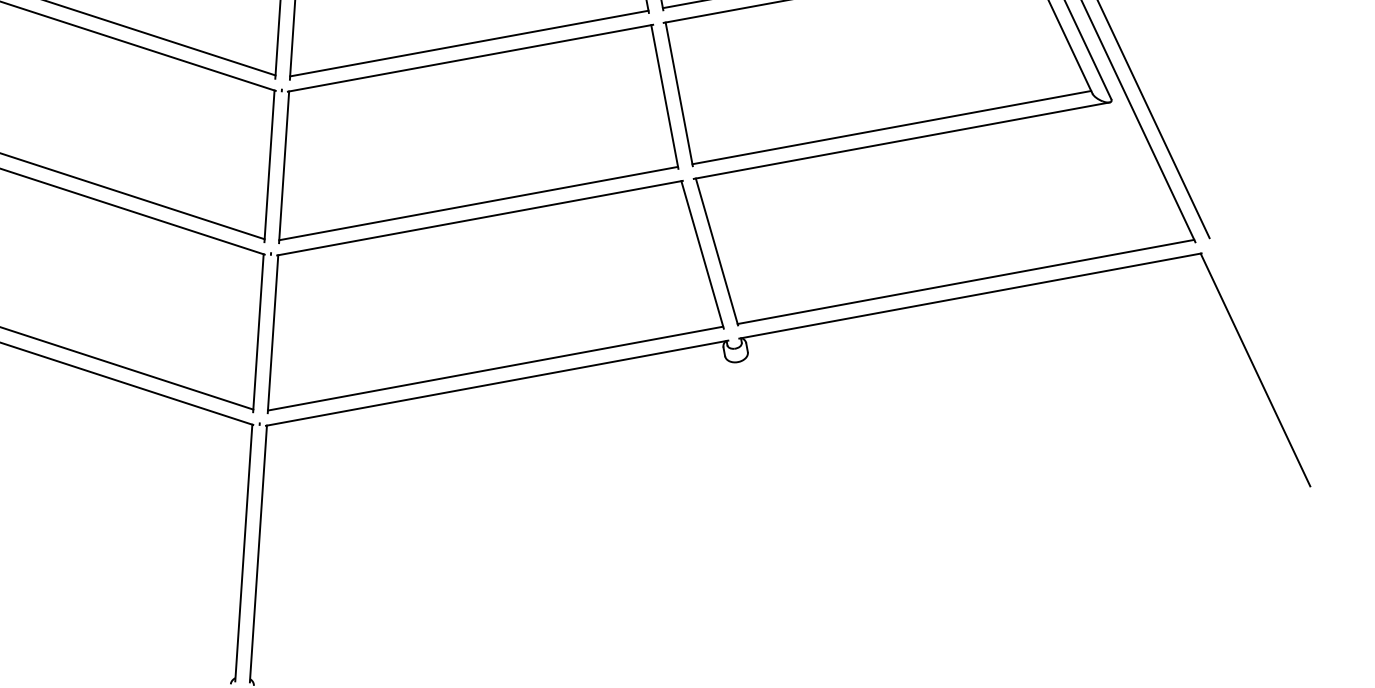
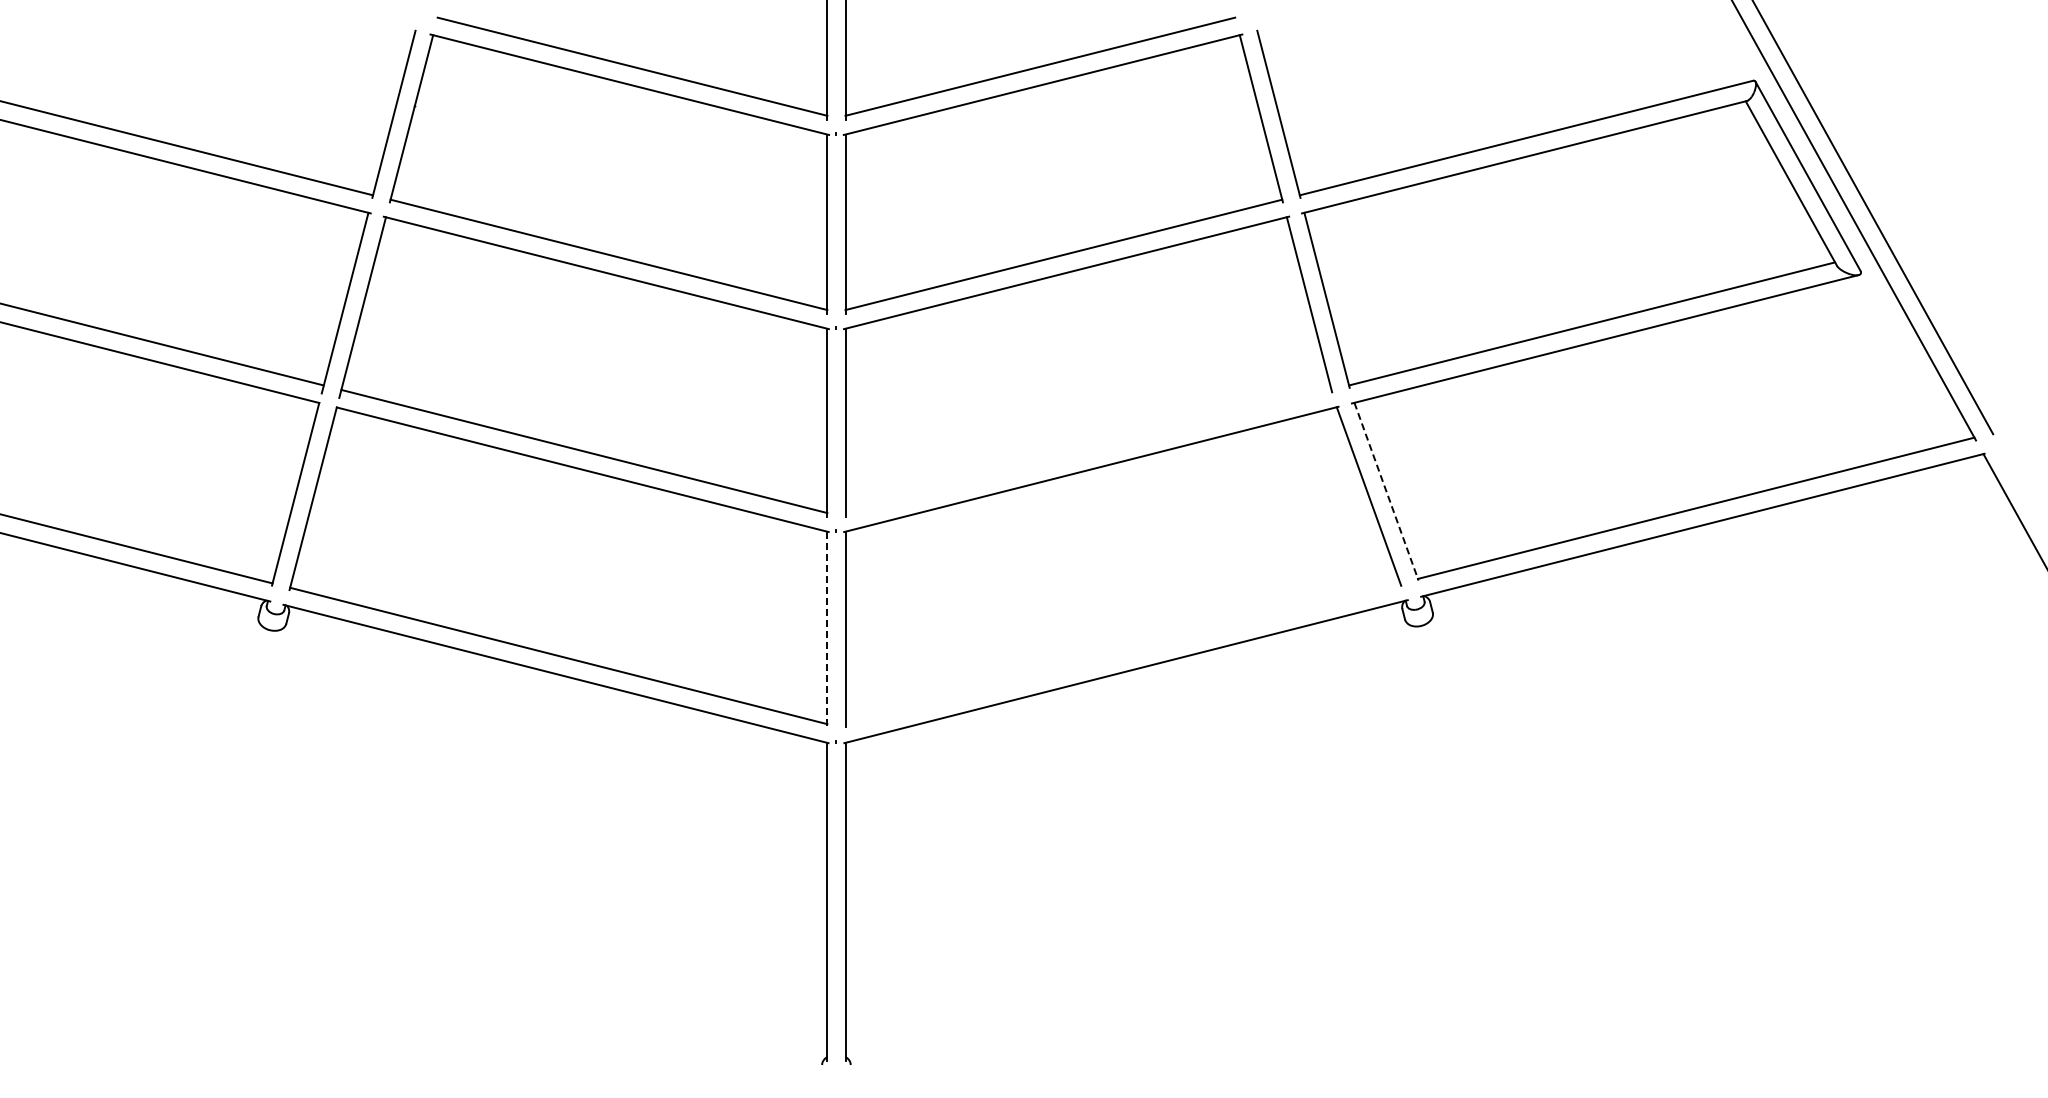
line: (478, 203) -> (1088, 451), removed
line: (716, 252) -> (1386, 492), solid -> dashed
line: (258, 333) -> (827, 629), solid -> dashed
line: (495, 368) -> (1122, 653), removed

